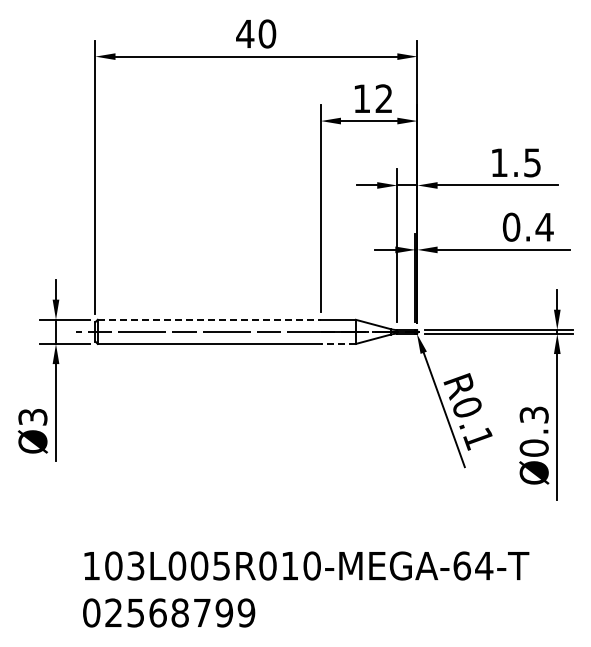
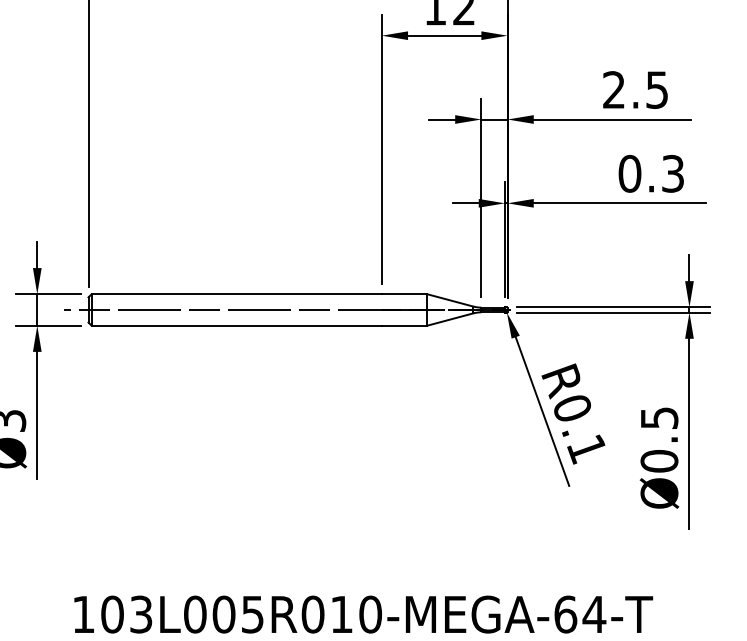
text: (499, 162) -> (614, 89), 1.5 -> 2.5
text: (544, 226) -> (672, 172), 0.4 -> 0.3
line: (209, 319) -> (236, 293), dashed -> solid
line: (338, 343) -> (404, 325), dashed -> solid
text: (533, 414) -> (658, 417), Ø0.3 -> Ø0.5

